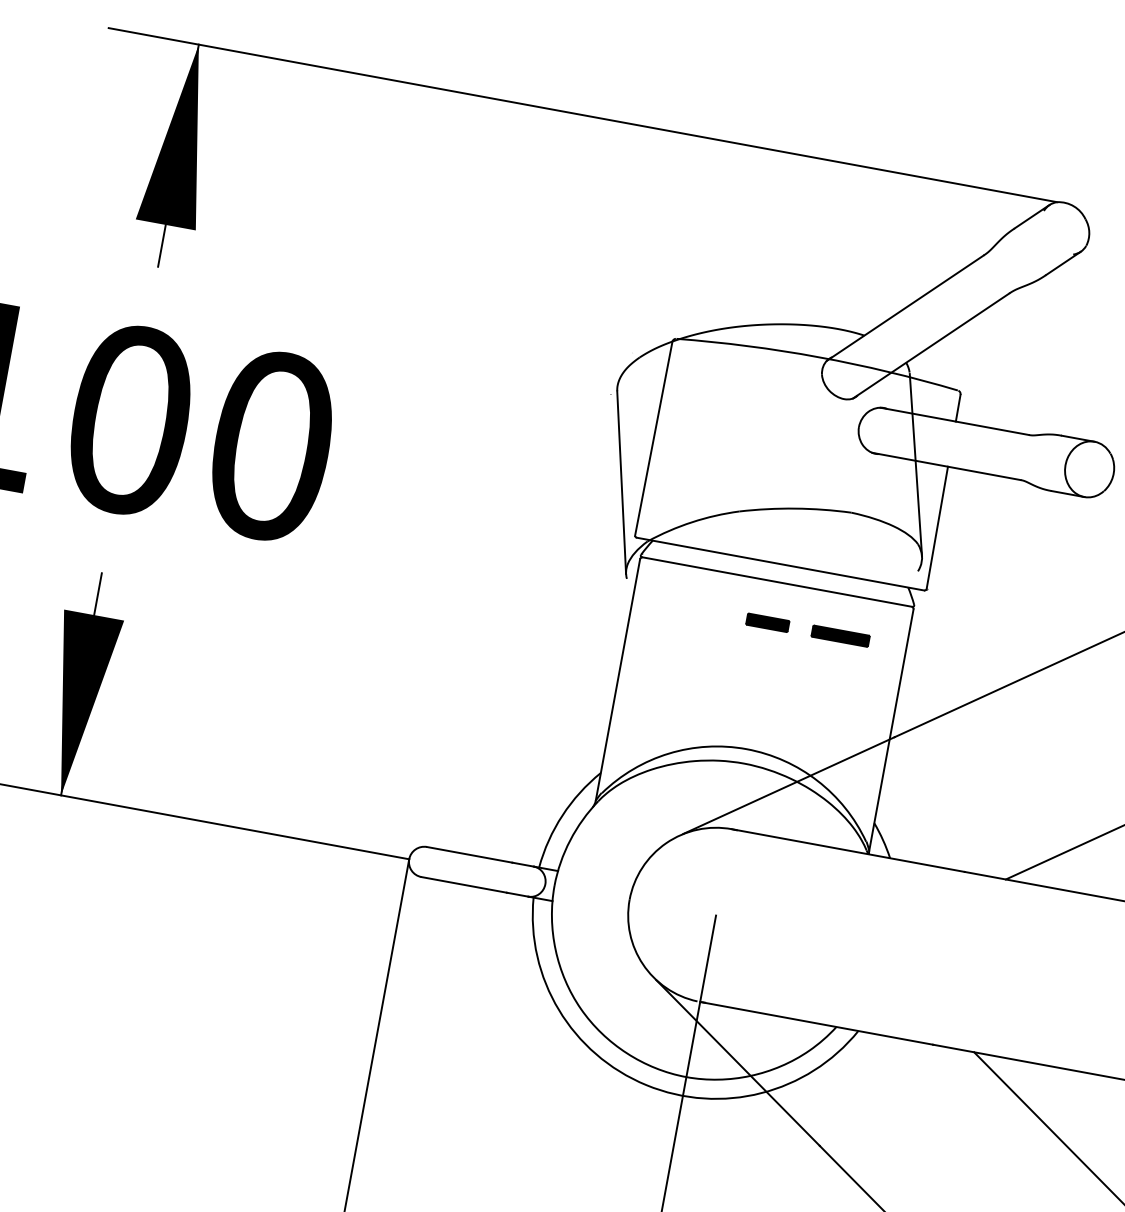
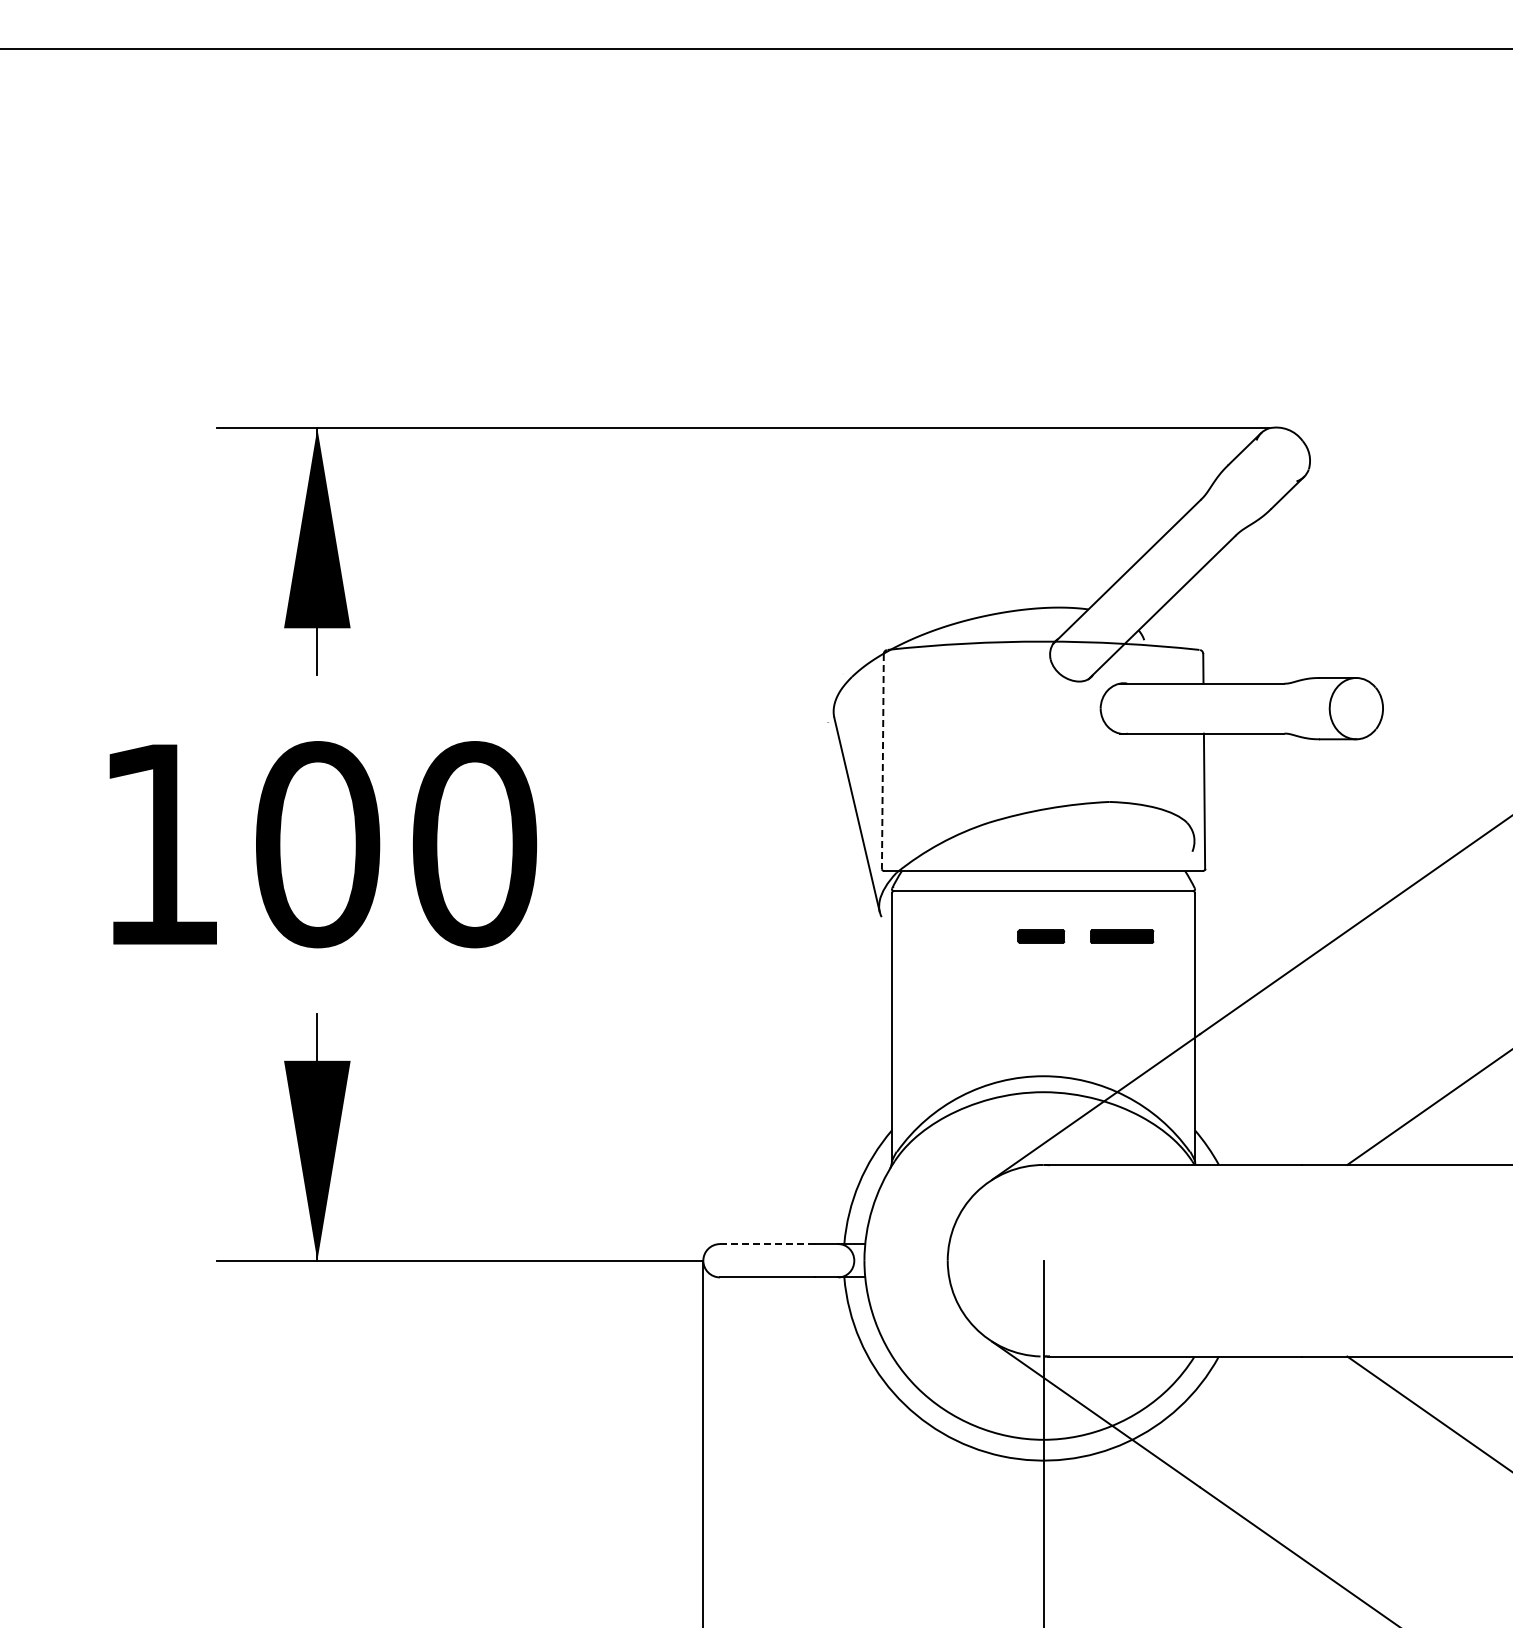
line: (653, 438) -> (882, 761), solid -> dashed
line: (915, 464) -> (1168, 737), removed
line: (468, 855) -> (766, 1244), solid -> dashed

